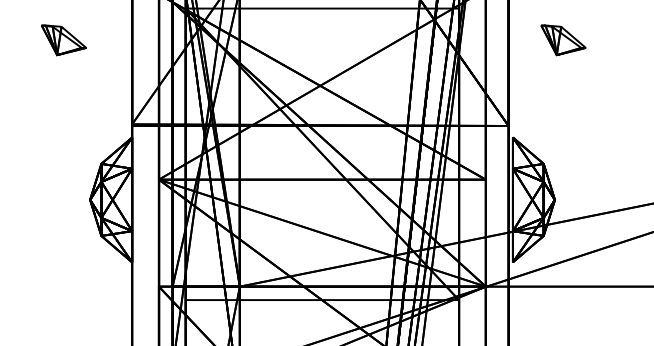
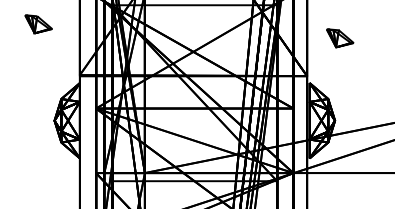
part: (563, 40) -> (340, 38), moved

